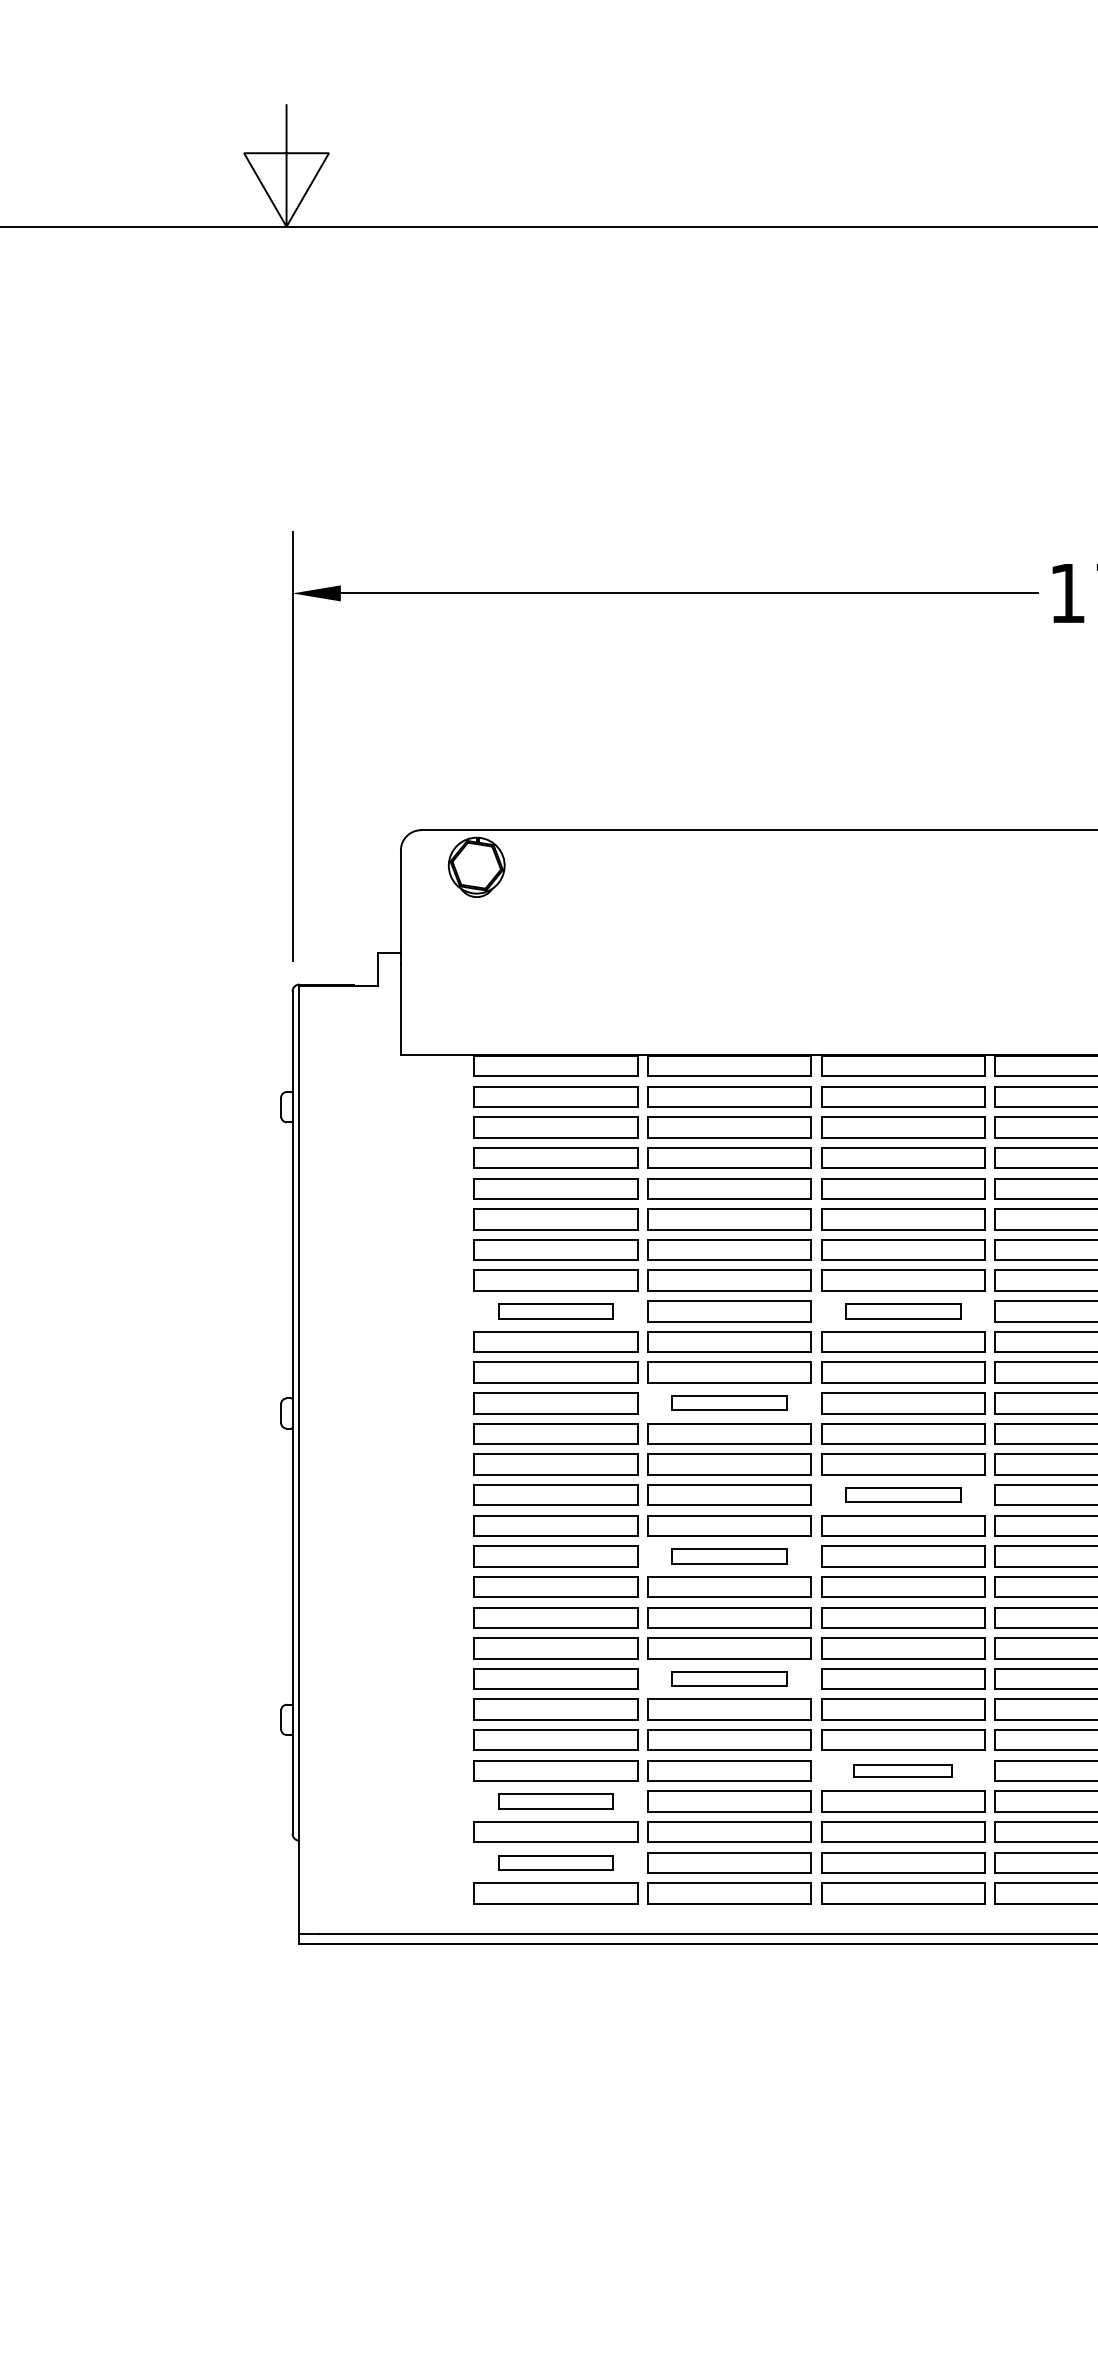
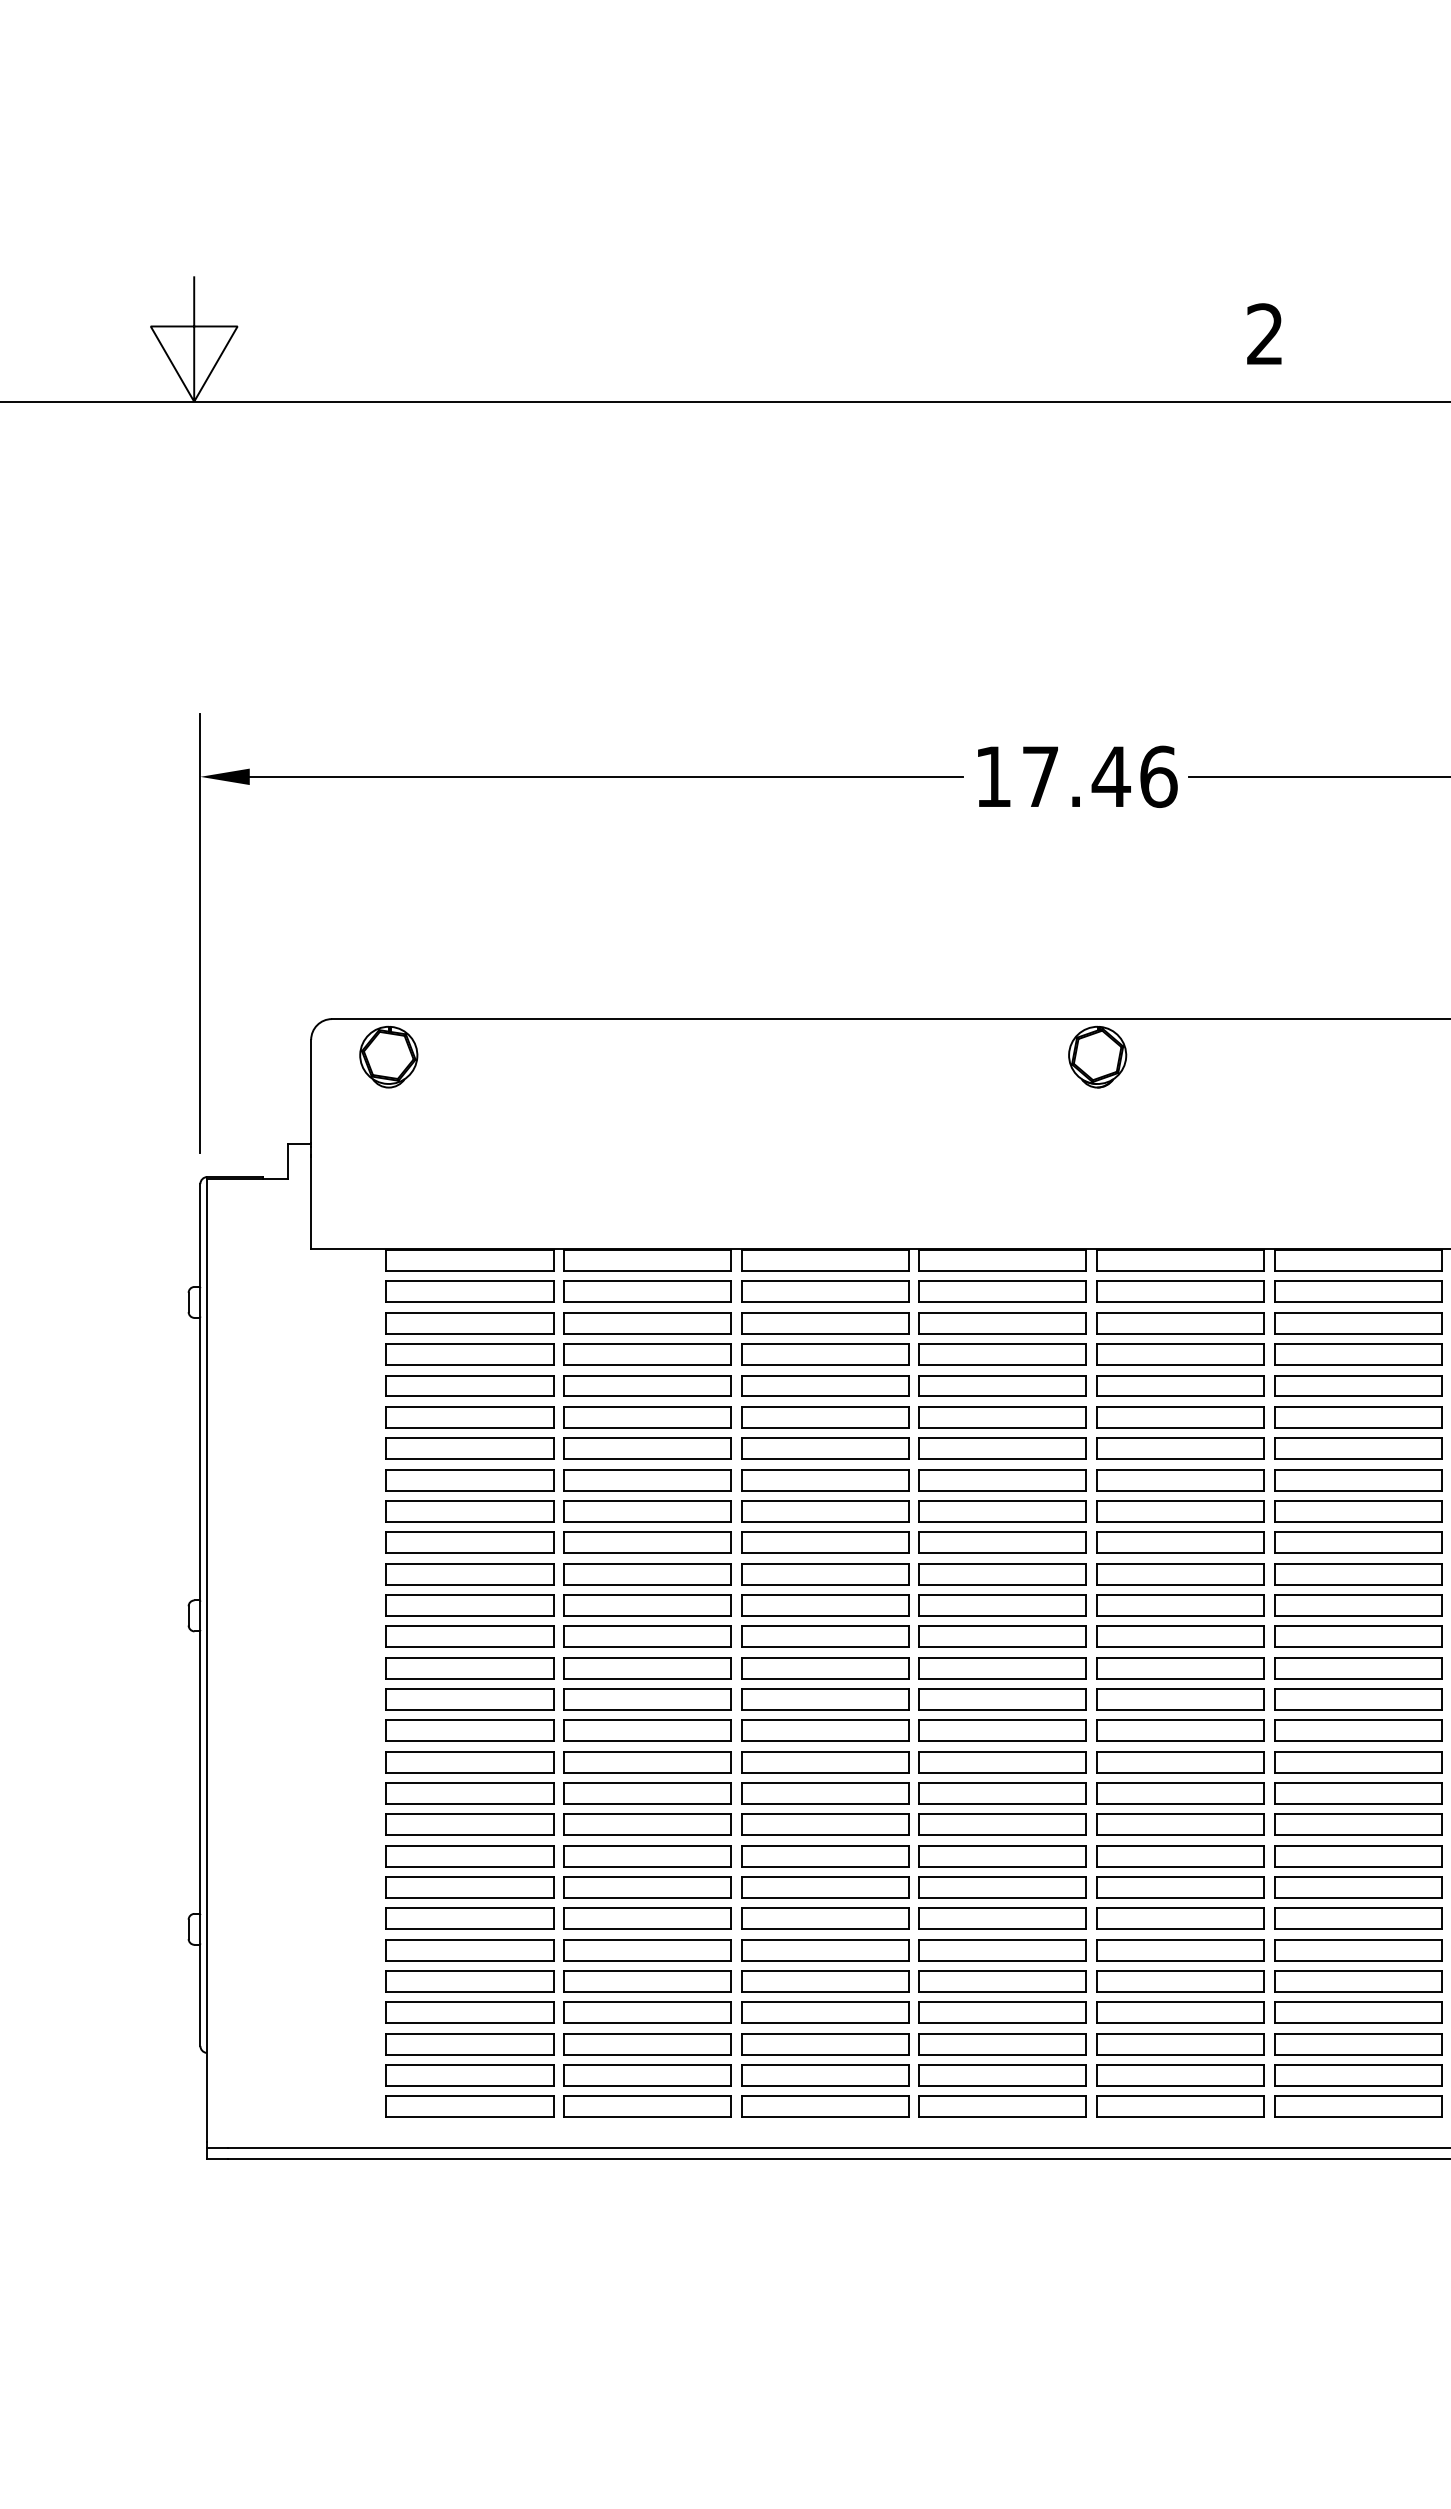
part: (555, 1311) -> (469, 1511), size x1.43
part: (903, 1311) -> (825, 1511), size x1.43
part: (729, 1403) -> (647, 1605), size x1.43
part: (903, 1495) -> (825, 1699), size x1.43
part: (729, 1556) -> (647, 1762), size x1.43
part: (729, 1678) -> (647, 1887), size x1.43
part: (903, 1770) -> (825, 1981), size x1.67
part: (555, 1801) -> (469, 2012), size x1.43
part: (555, 1862) -> (469, 2075), size x1.43

